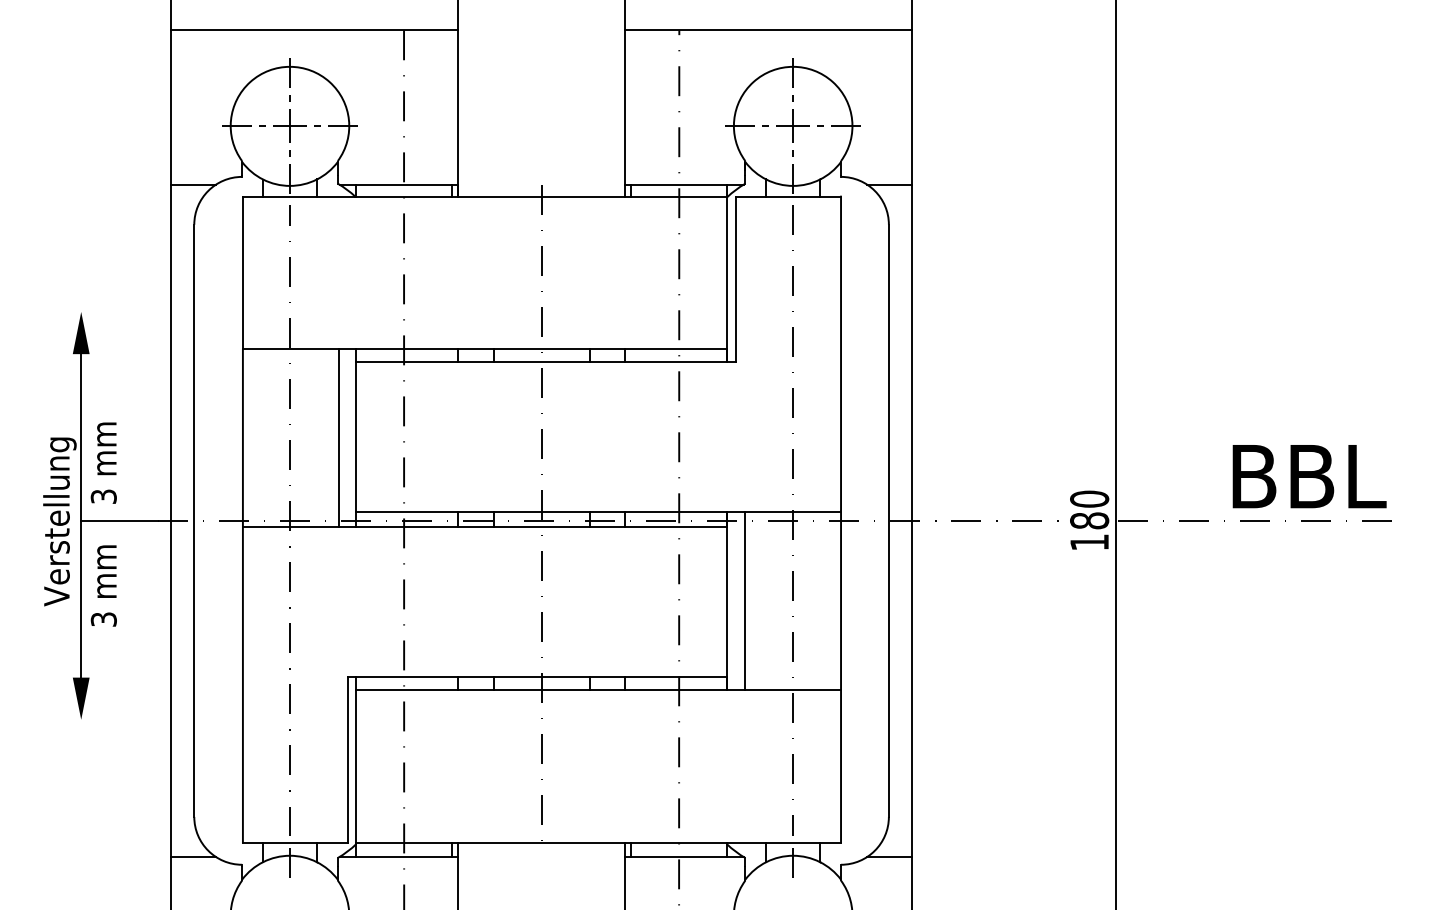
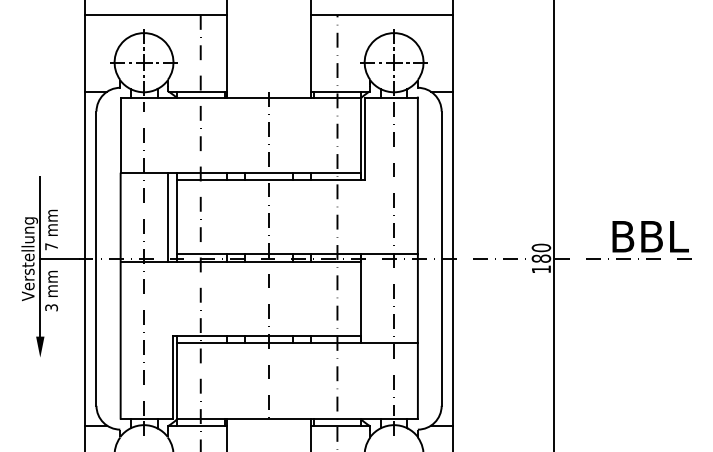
fill: (81, 331) -> (40, 164), removed
text: (103, 496) -> (51, 246), 3 -> 7
line: (745, 600) -> (370, 298), removed

